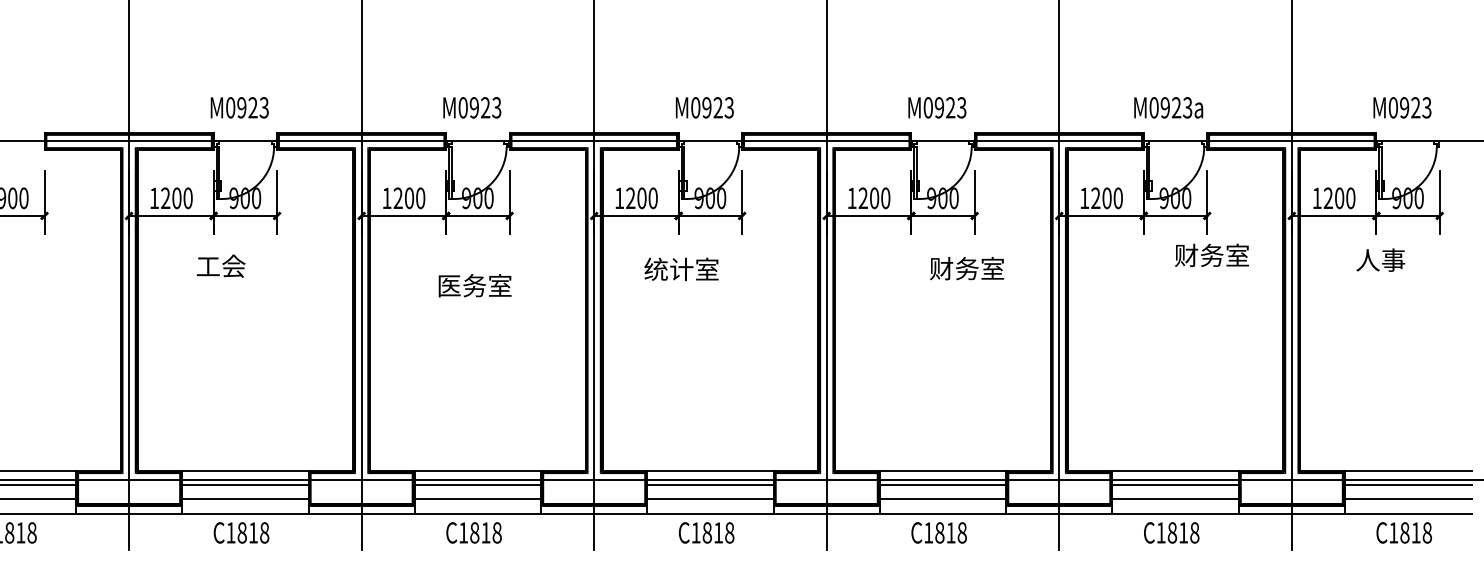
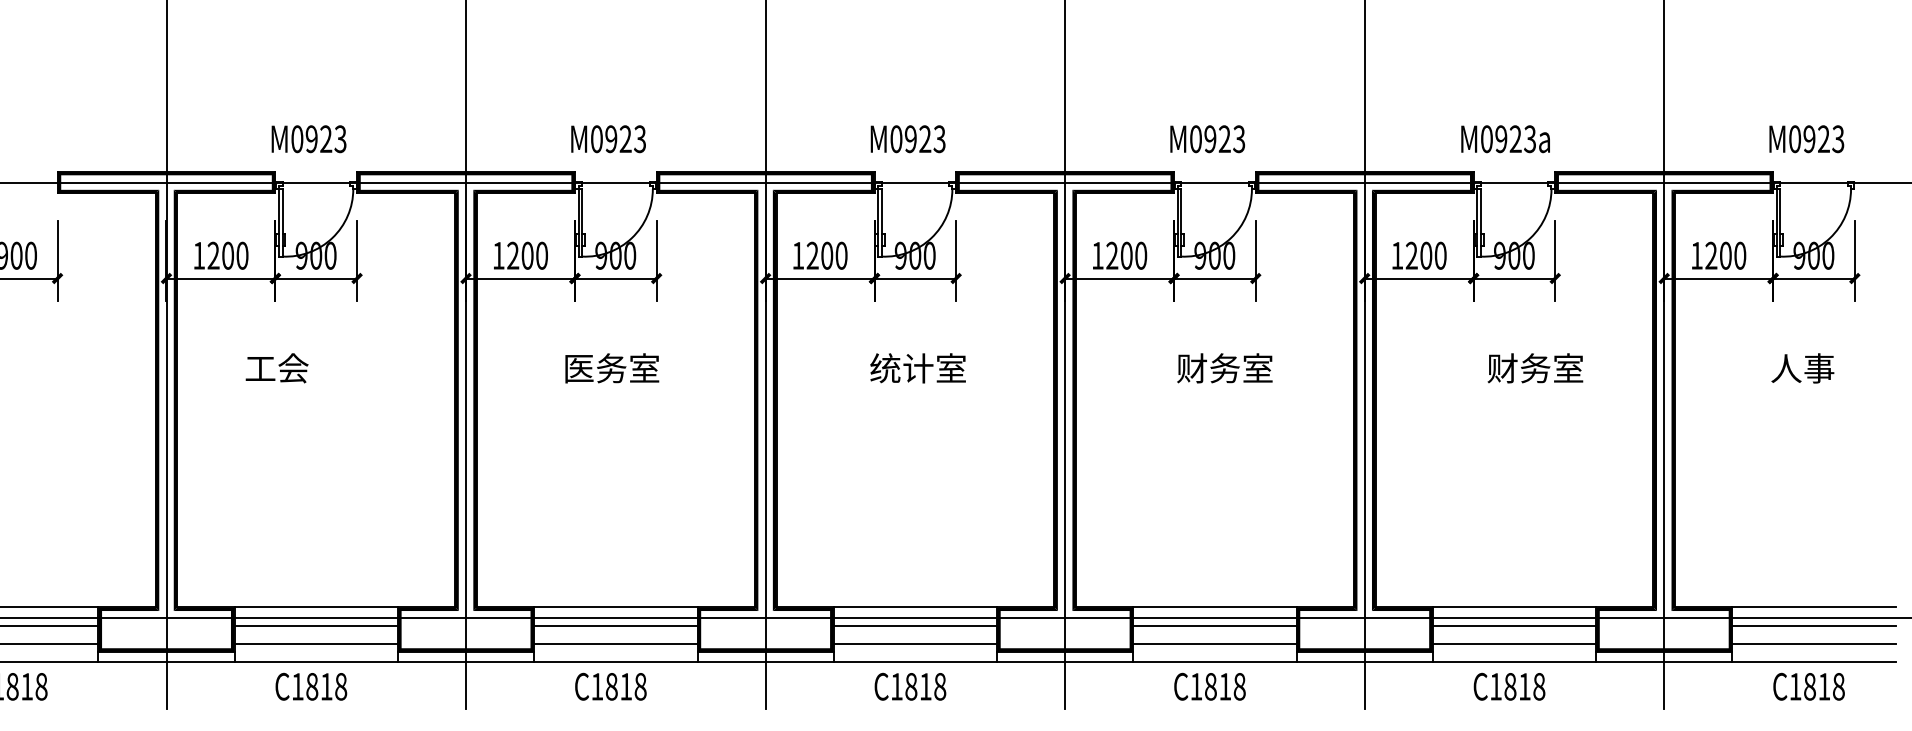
text: (1212, 255) -> (1535, 368), moved
text: (1380, 260) -> (1802, 368), moved
text: (220, 266) -> (276, 368), moved
text: (966, 268) -> (1224, 368), moved
text: (681, 269) -> (917, 368), moved

